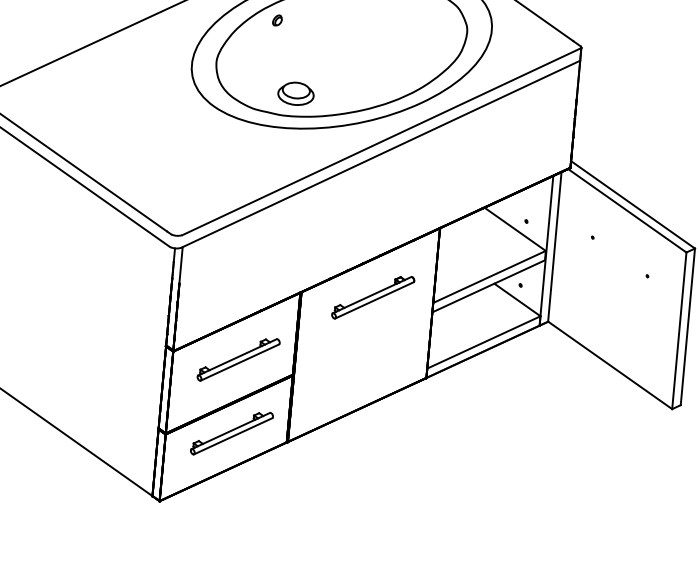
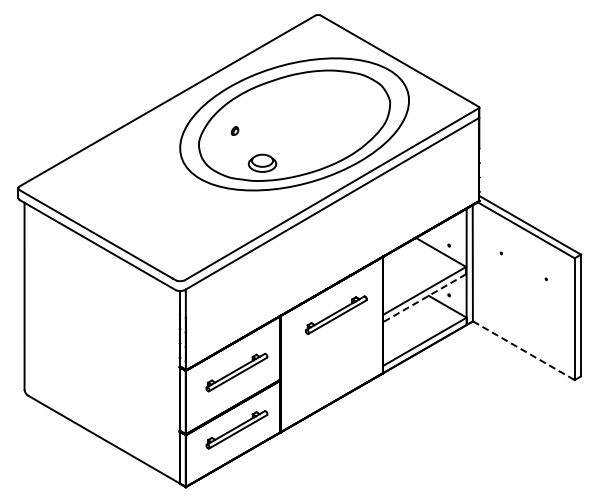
part: (276, 19) -> (234, 130), moved
line: (488, 286) -> (424, 298), solid -> dashed
line: (609, 365) -> (523, 350), solid -> dashed

